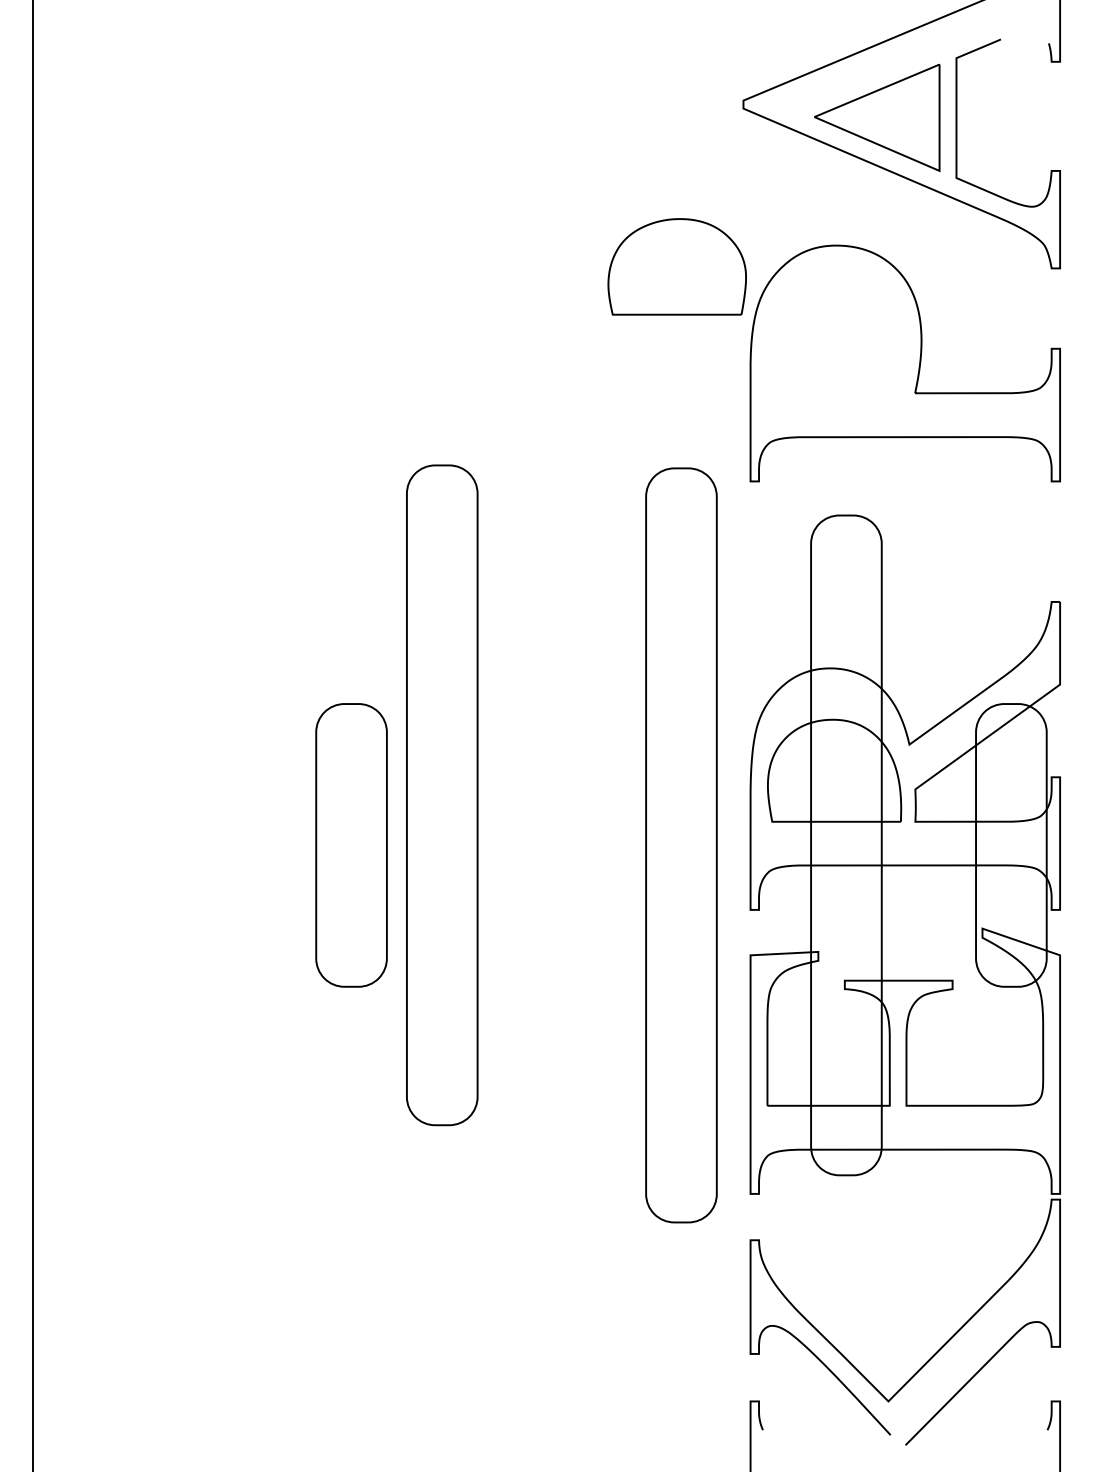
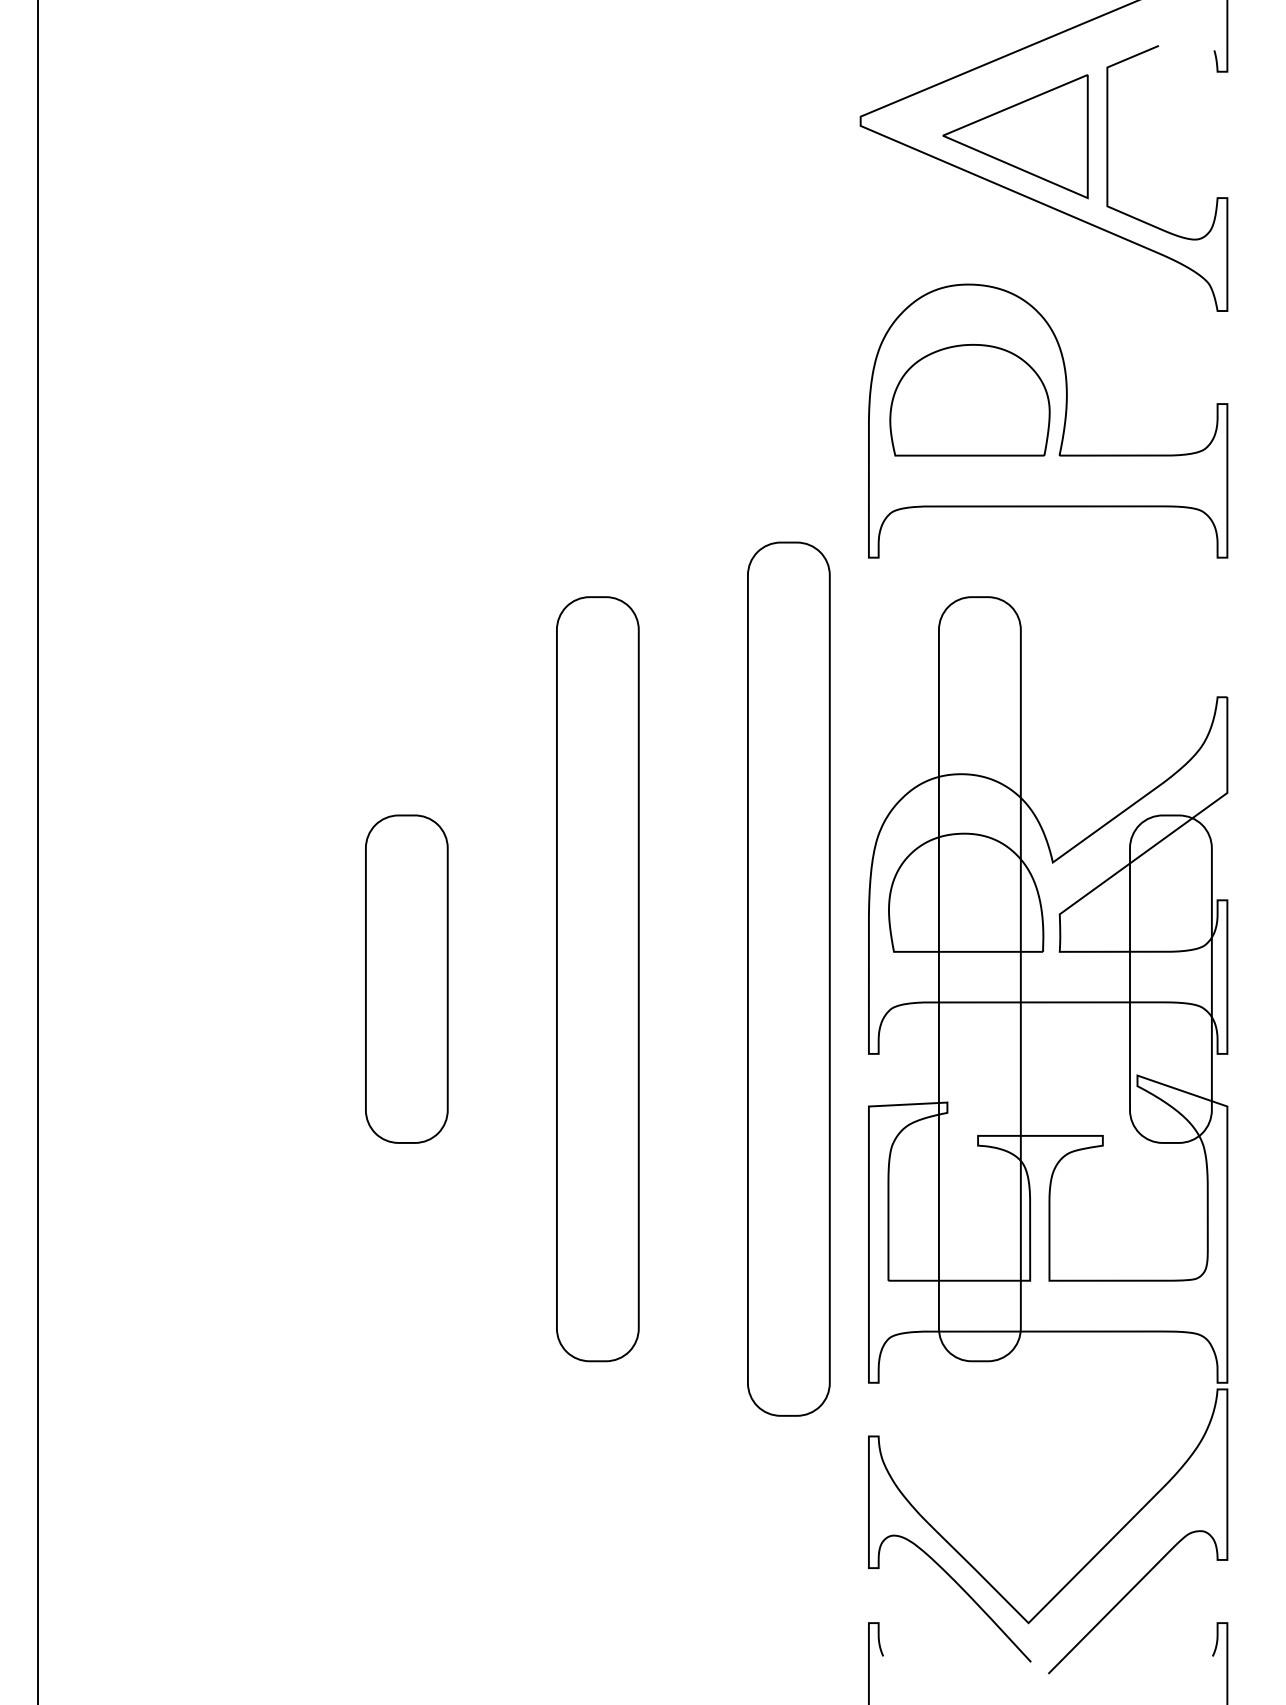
part: (676, 267) -> (969, 400), moved
part: (441, 795) -> (597, 979), moved

